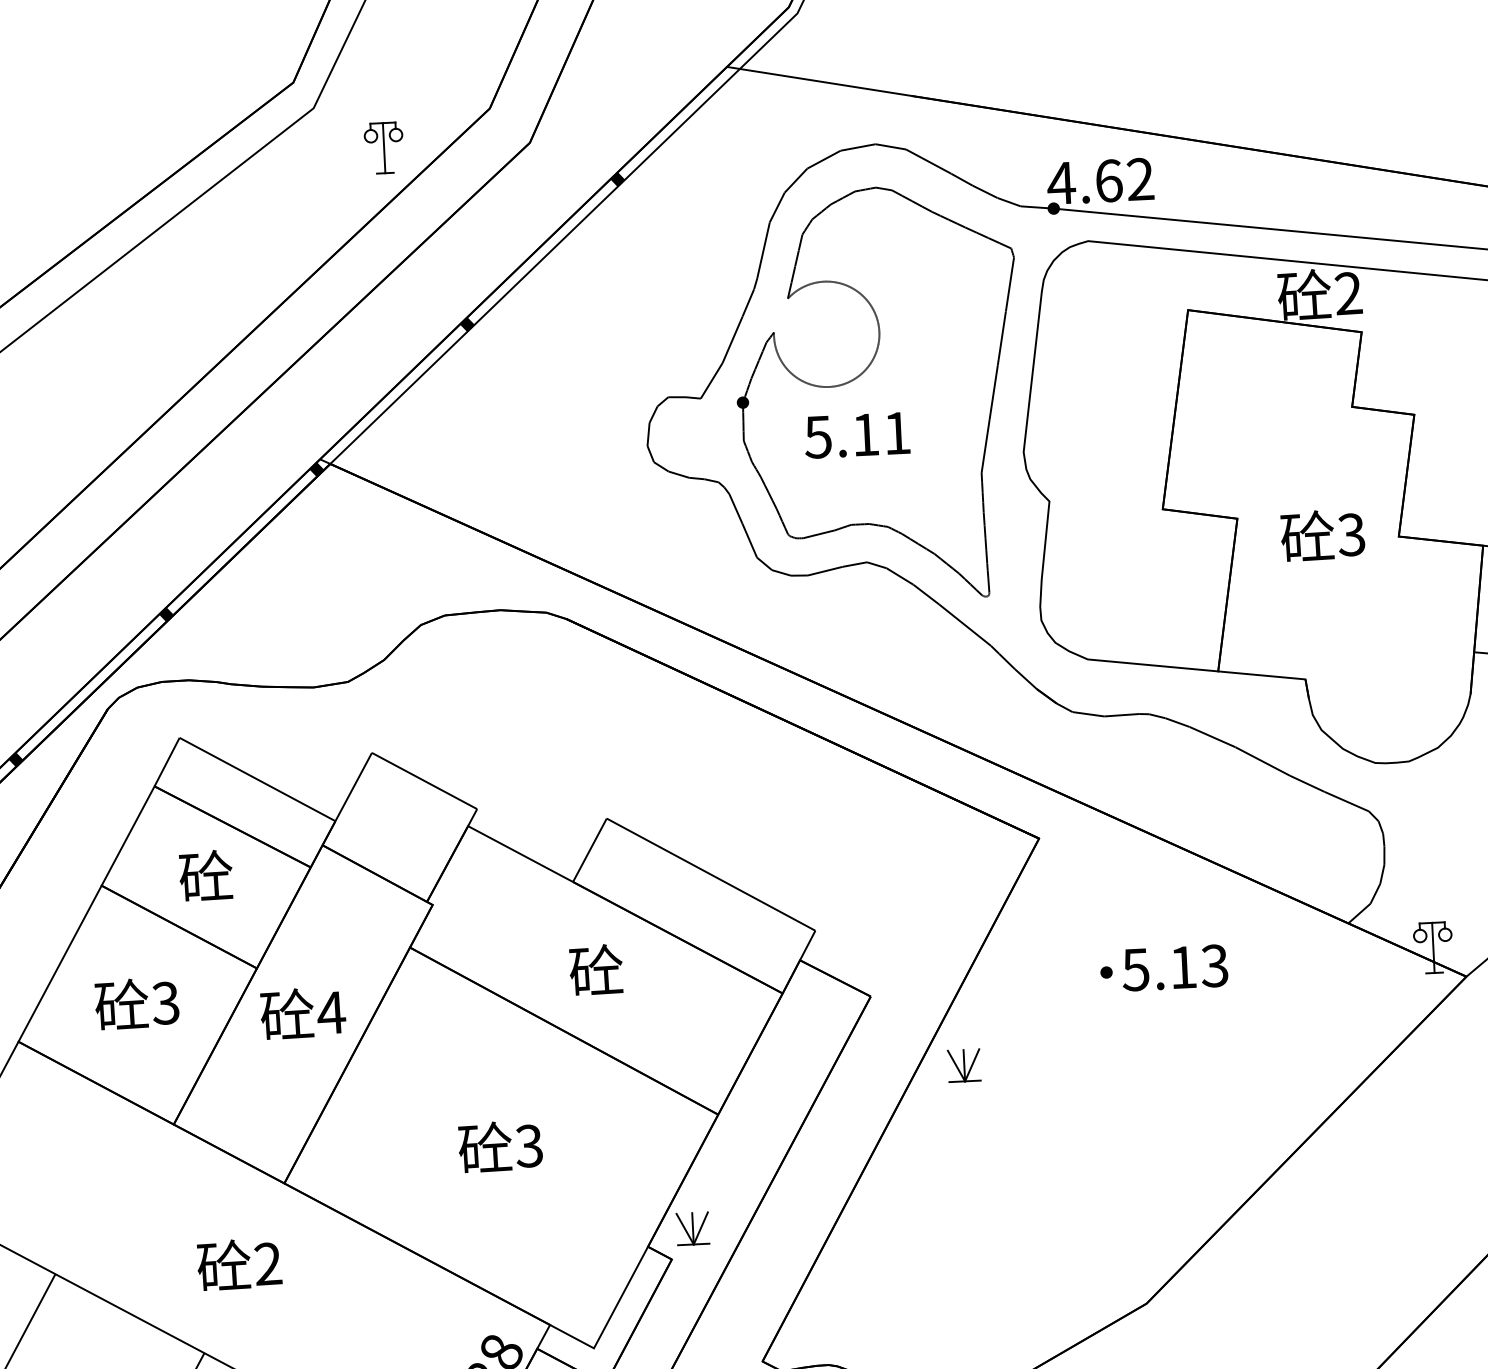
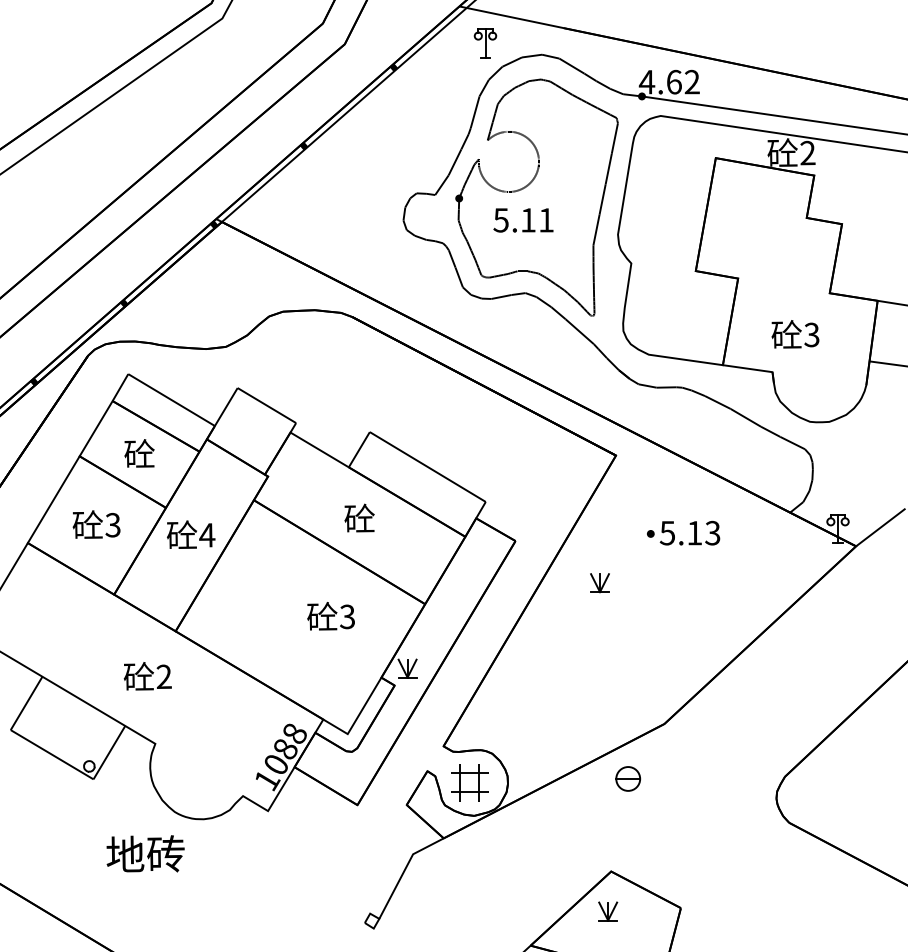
part: (384, 148) -> (485, 43), moved
text: (1322, 535) -> (795, 334), moved
part: (963, 1066) -> (599, 583), moved
text: (499, 1146) -> (330, 616), moved

